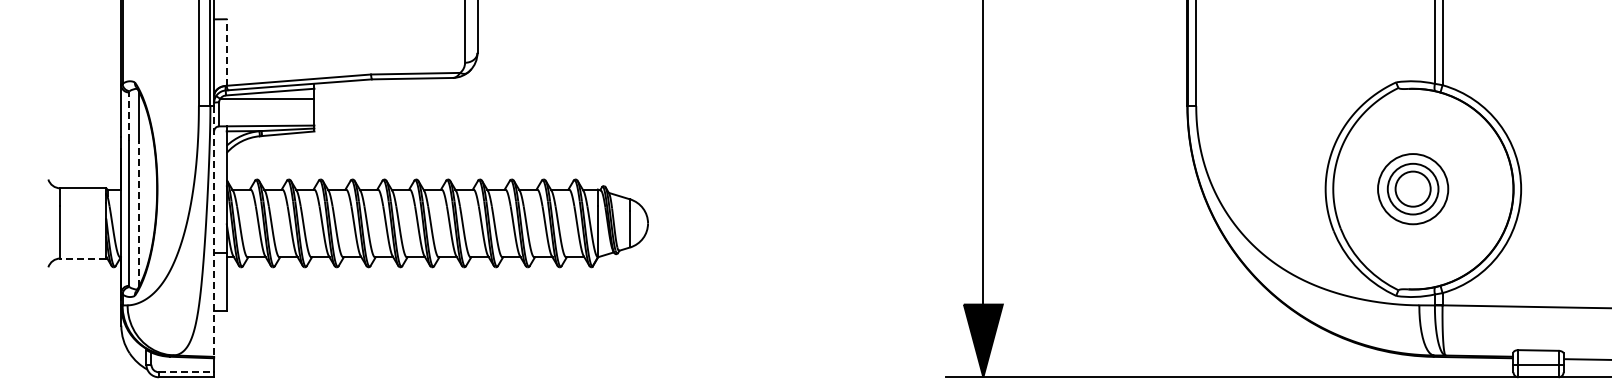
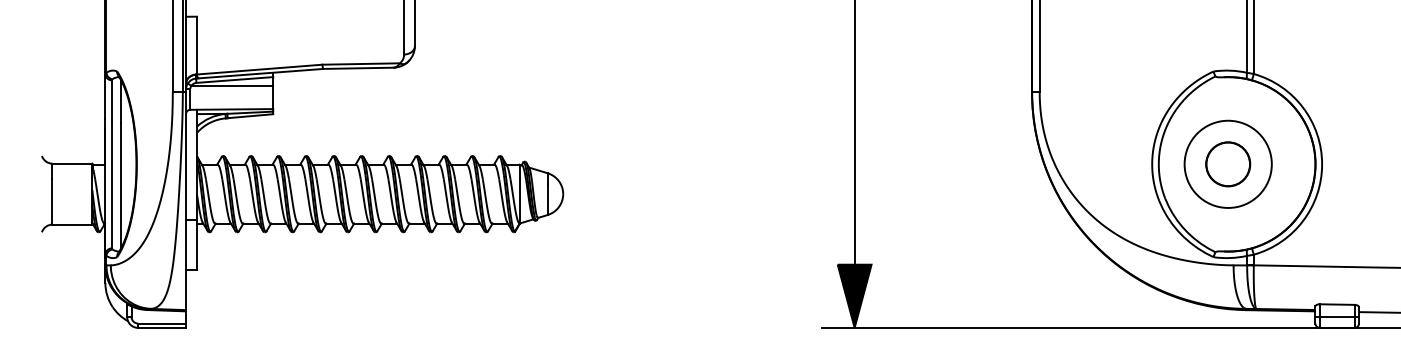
line: (226, 52) -> (196, 45), dashed -> solid
line: (128, 116) -> (111, 101), dashed -> solid
circle: (1412, 189) -> (1227, 164), size x1.43
circle: (1413, 189) -> (1228, 164), size x1.43
line: (138, 213) -> (120, 185), dashed -> solid
line: (214, 231) -> (186, 201), dashed -> solid
line: (83, 258) -> (72, 224), dashed -> solid
line: (186, 372) -> (162, 323), dashed -> solid

